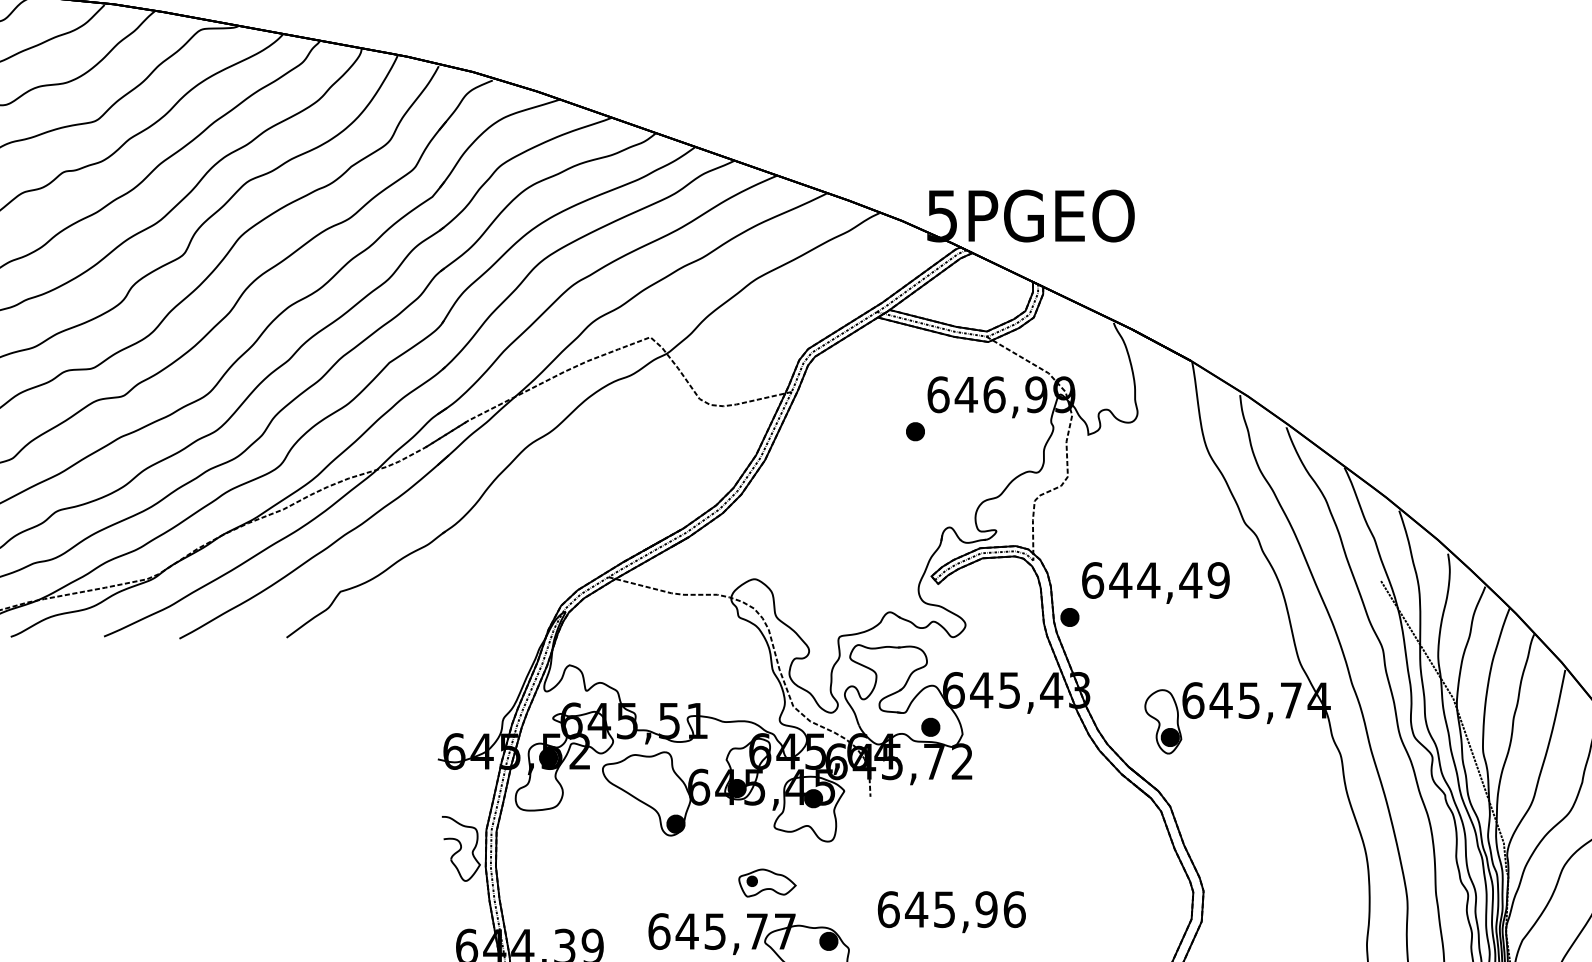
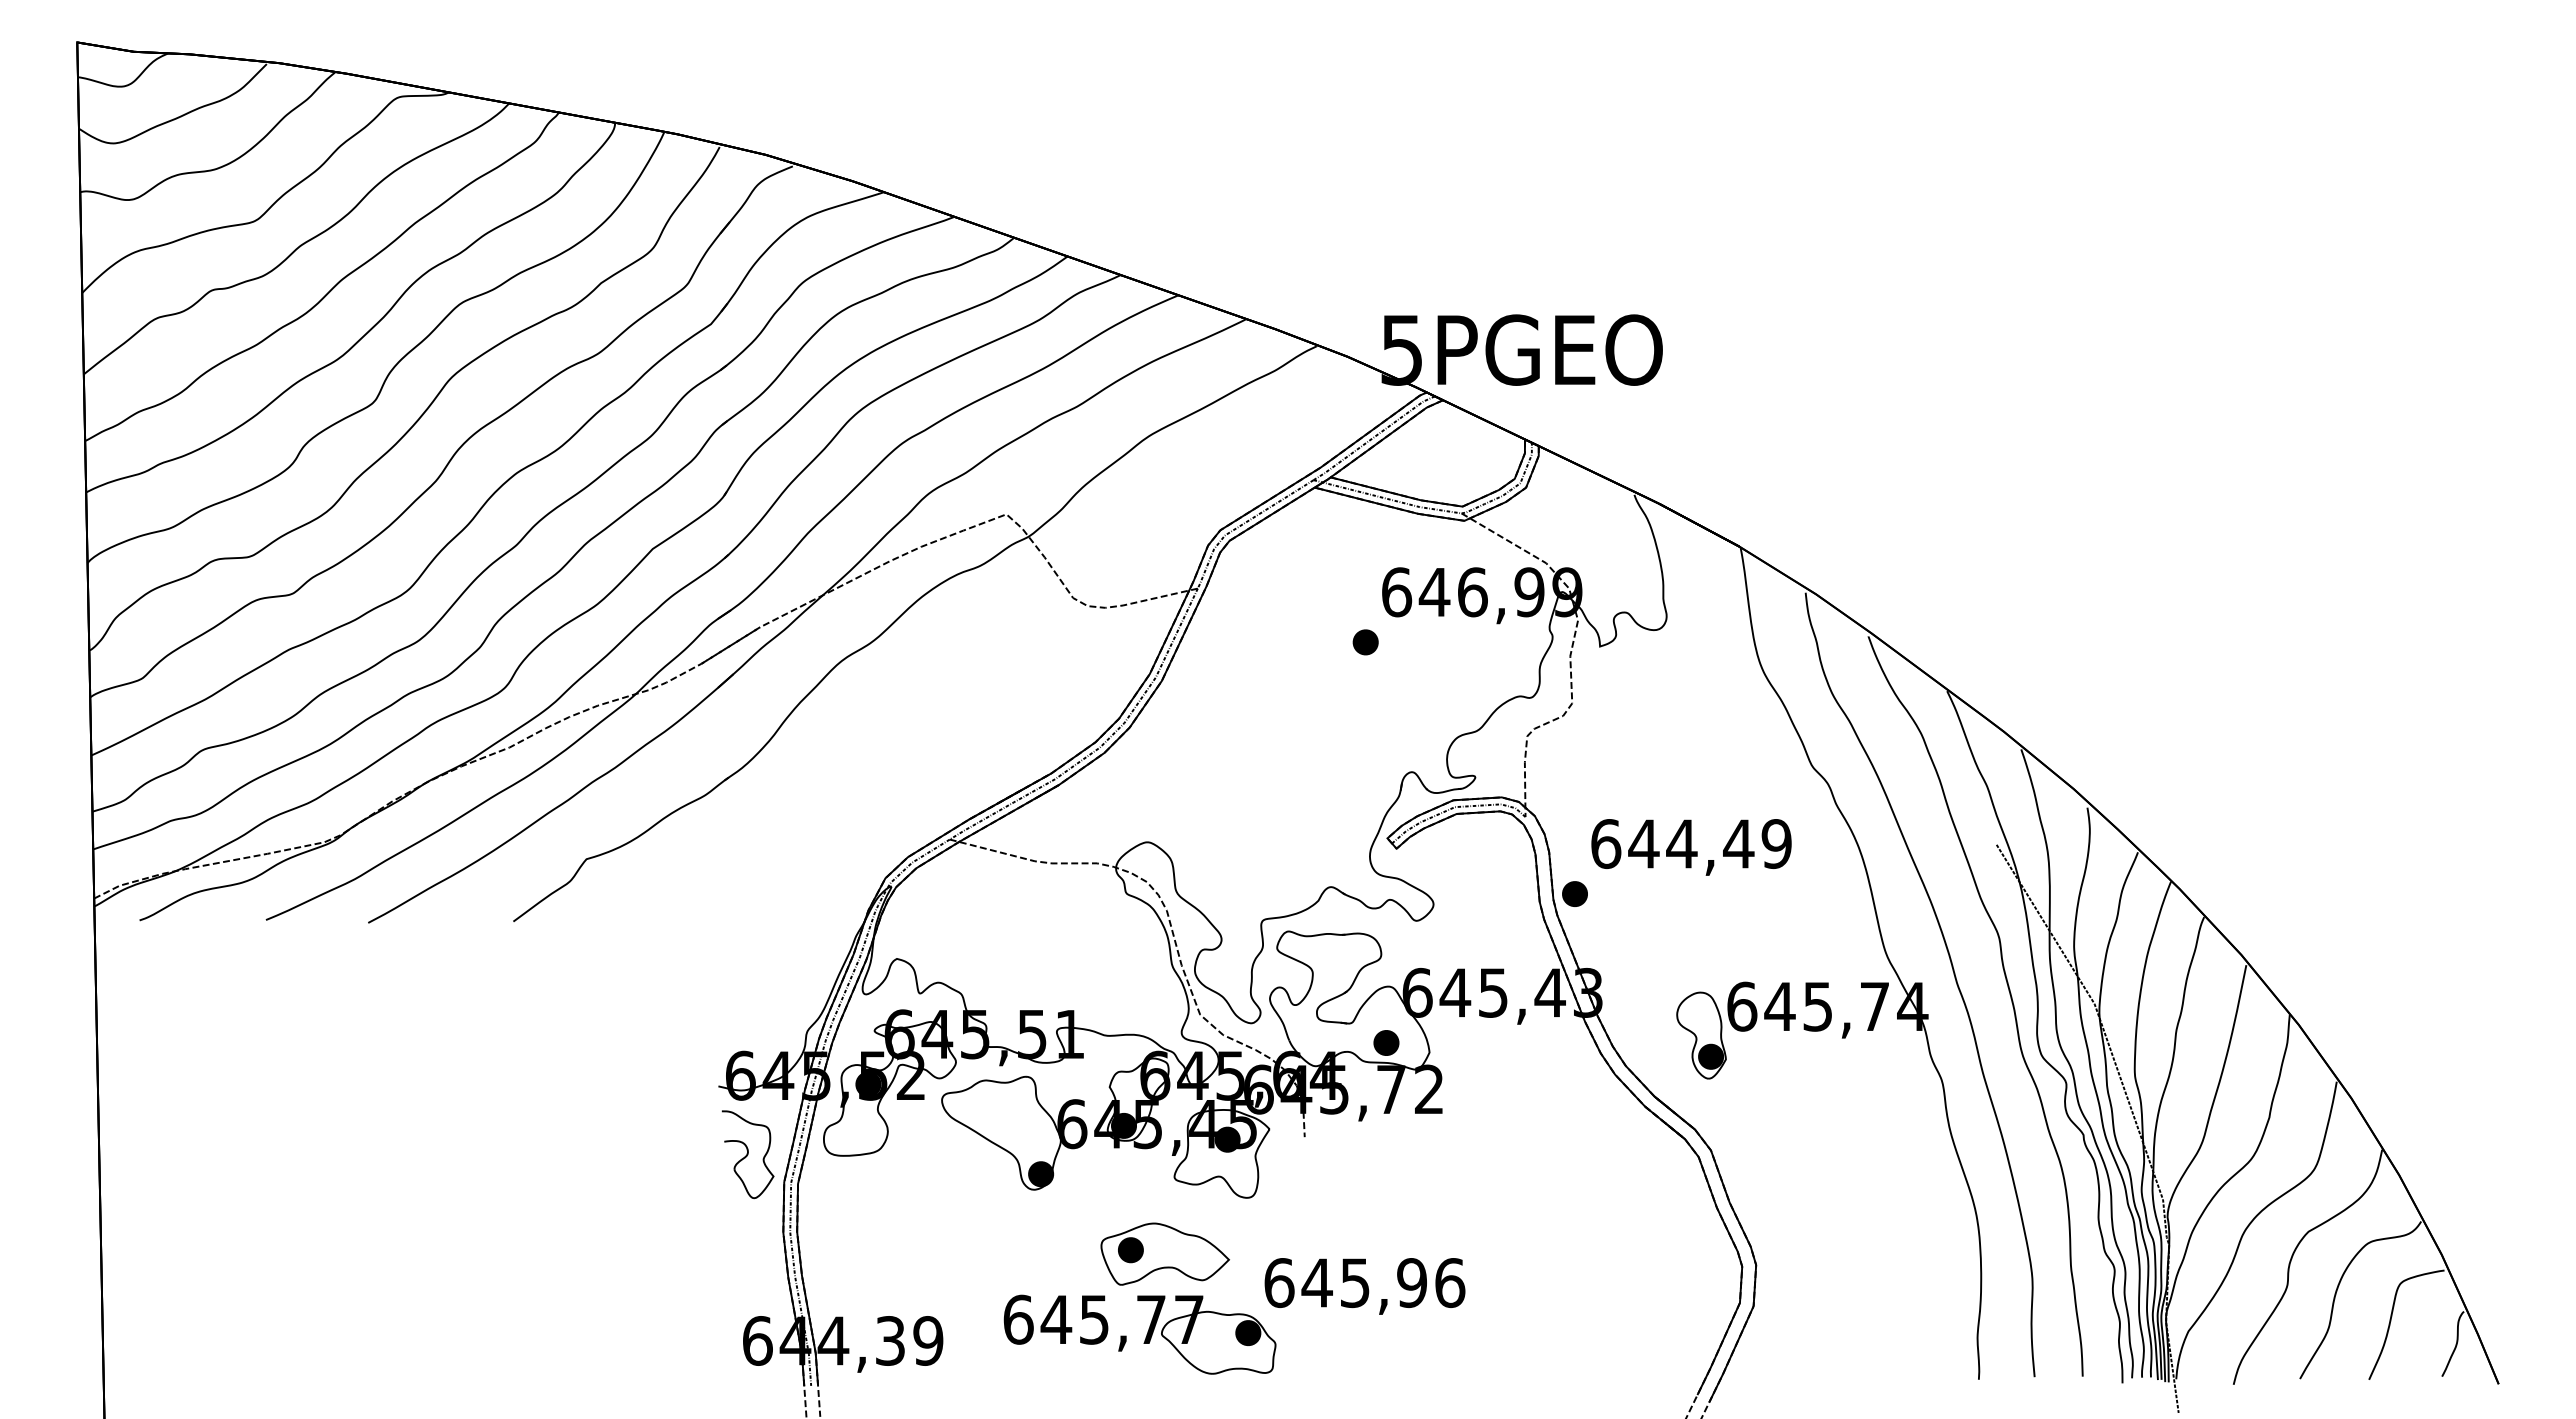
part: (460, 848) -> (747, 1154), moved
part: (767, 882) -> (1164, 1253), size x1.67
text: (951, 912) -> (1364, 1286), moved

